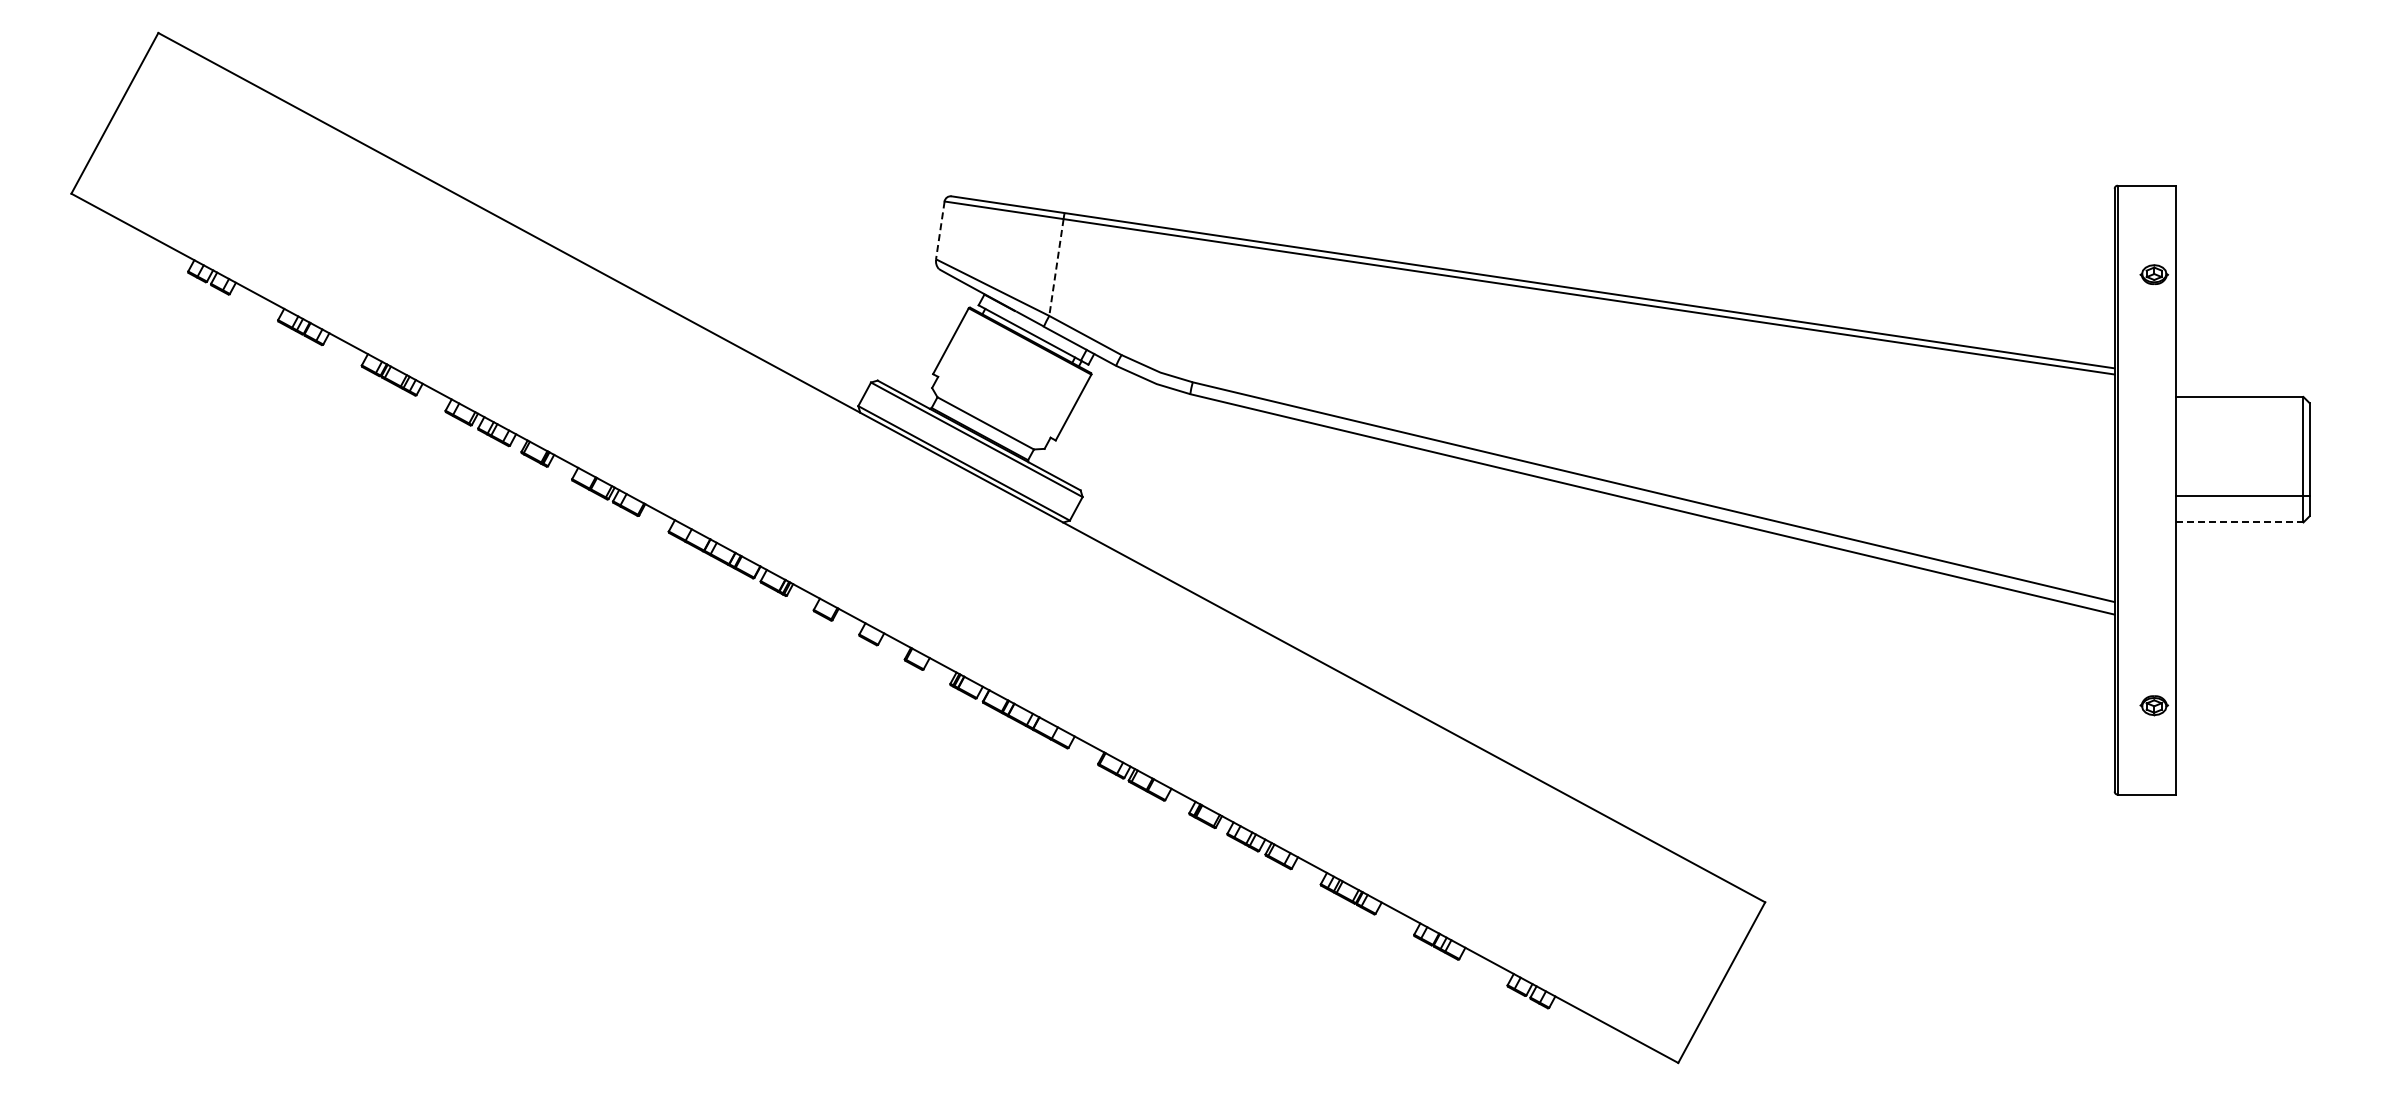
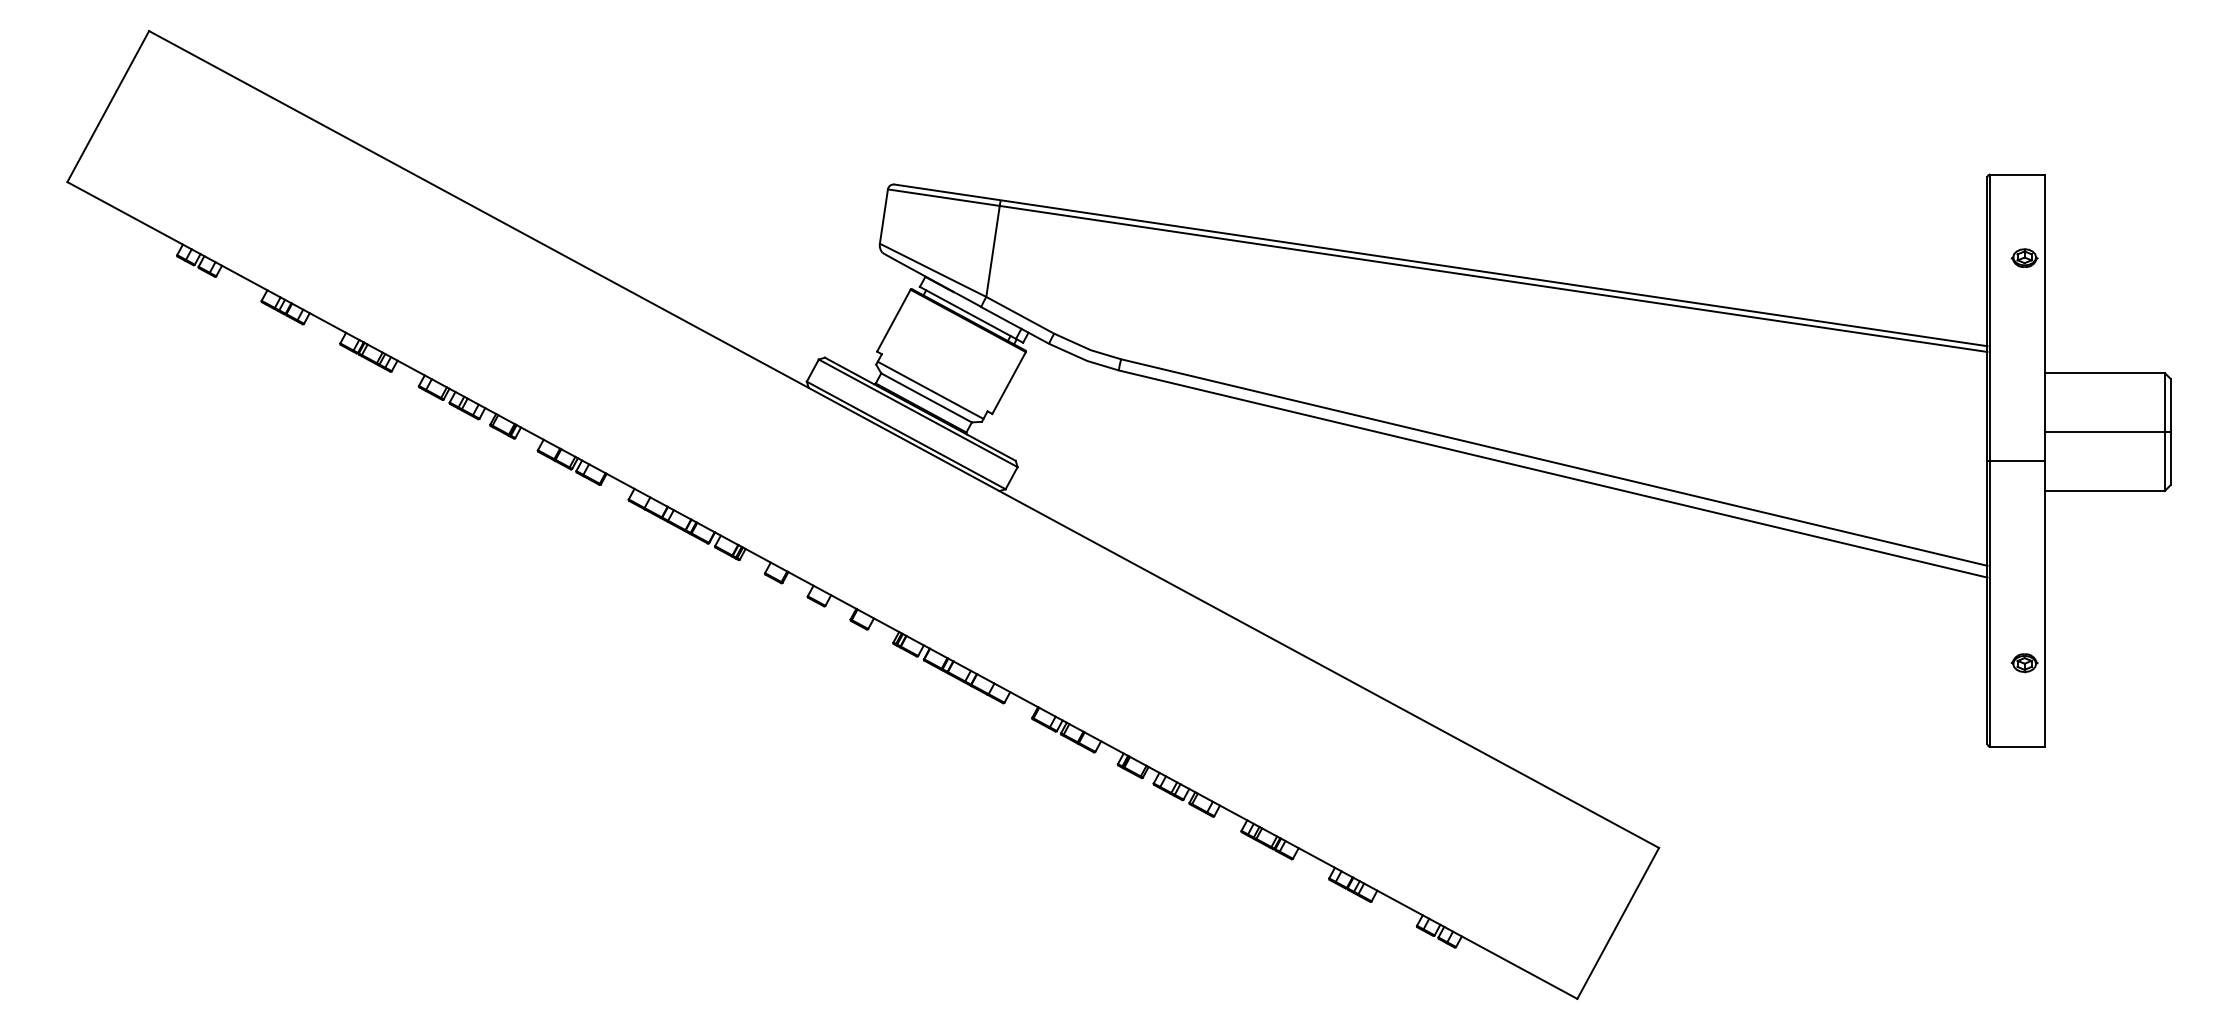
line: (940, 230) -> (884, 216), dashed -> solid
line: (1056, 267) -> (993, 251), dashed -> solid
line: (989, 414) -> (930, 389), added
line: (2144, 490) -> (2015, 460), added
line: (2242, 495) -> (2107, 431), moved
line: (2239, 522) -> (2104, 491), dashed -> solid

